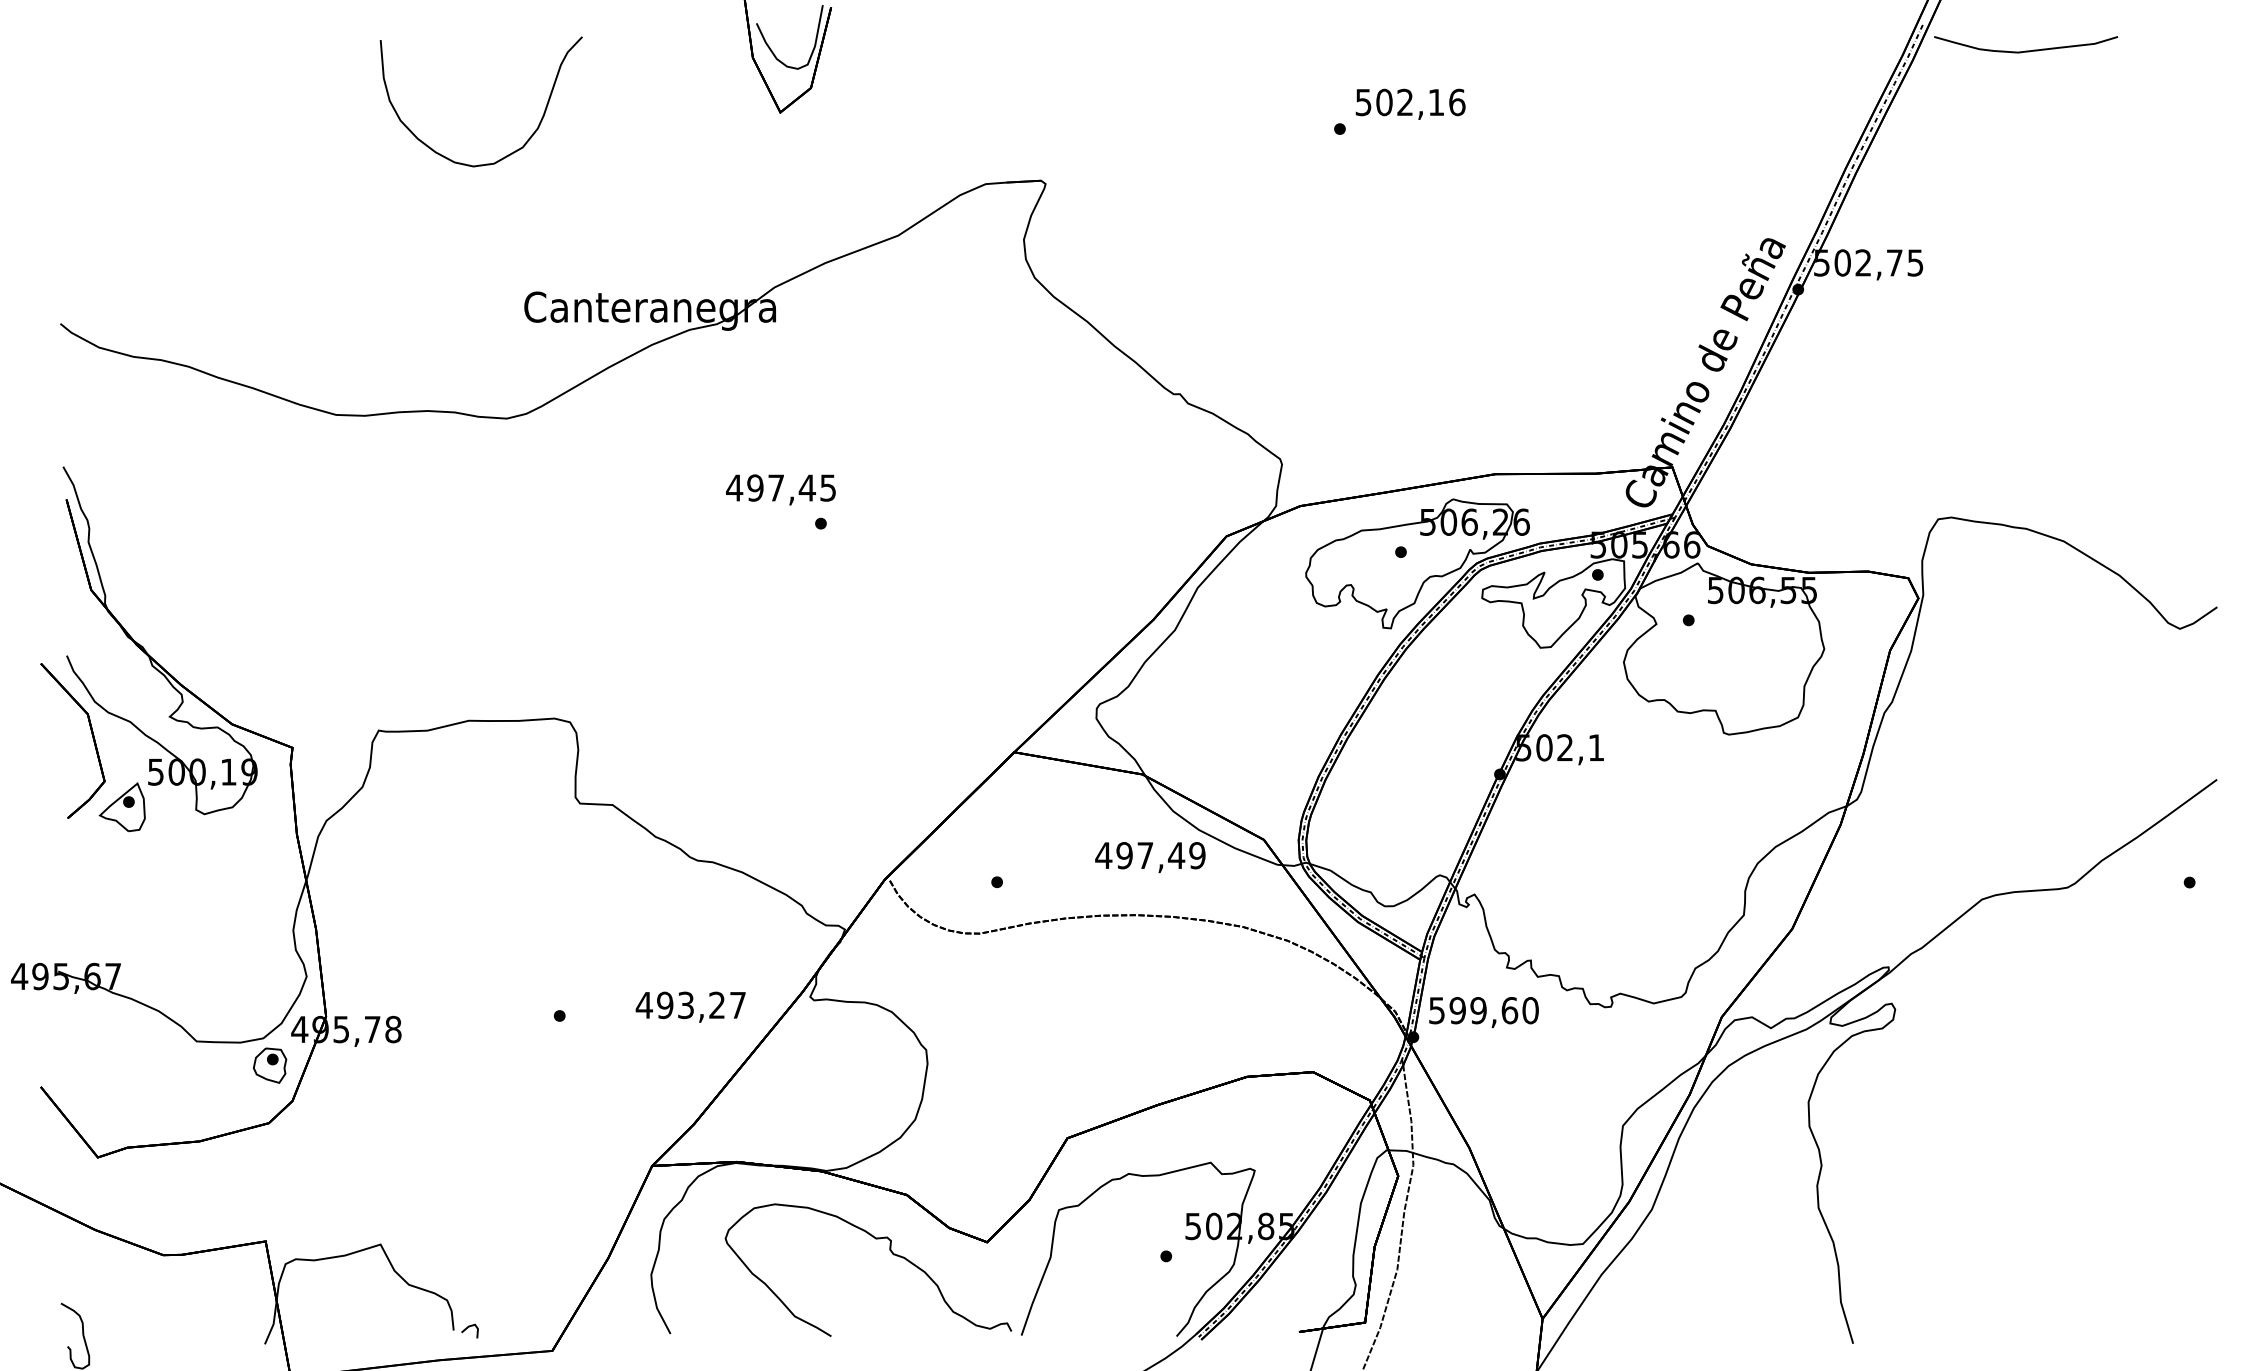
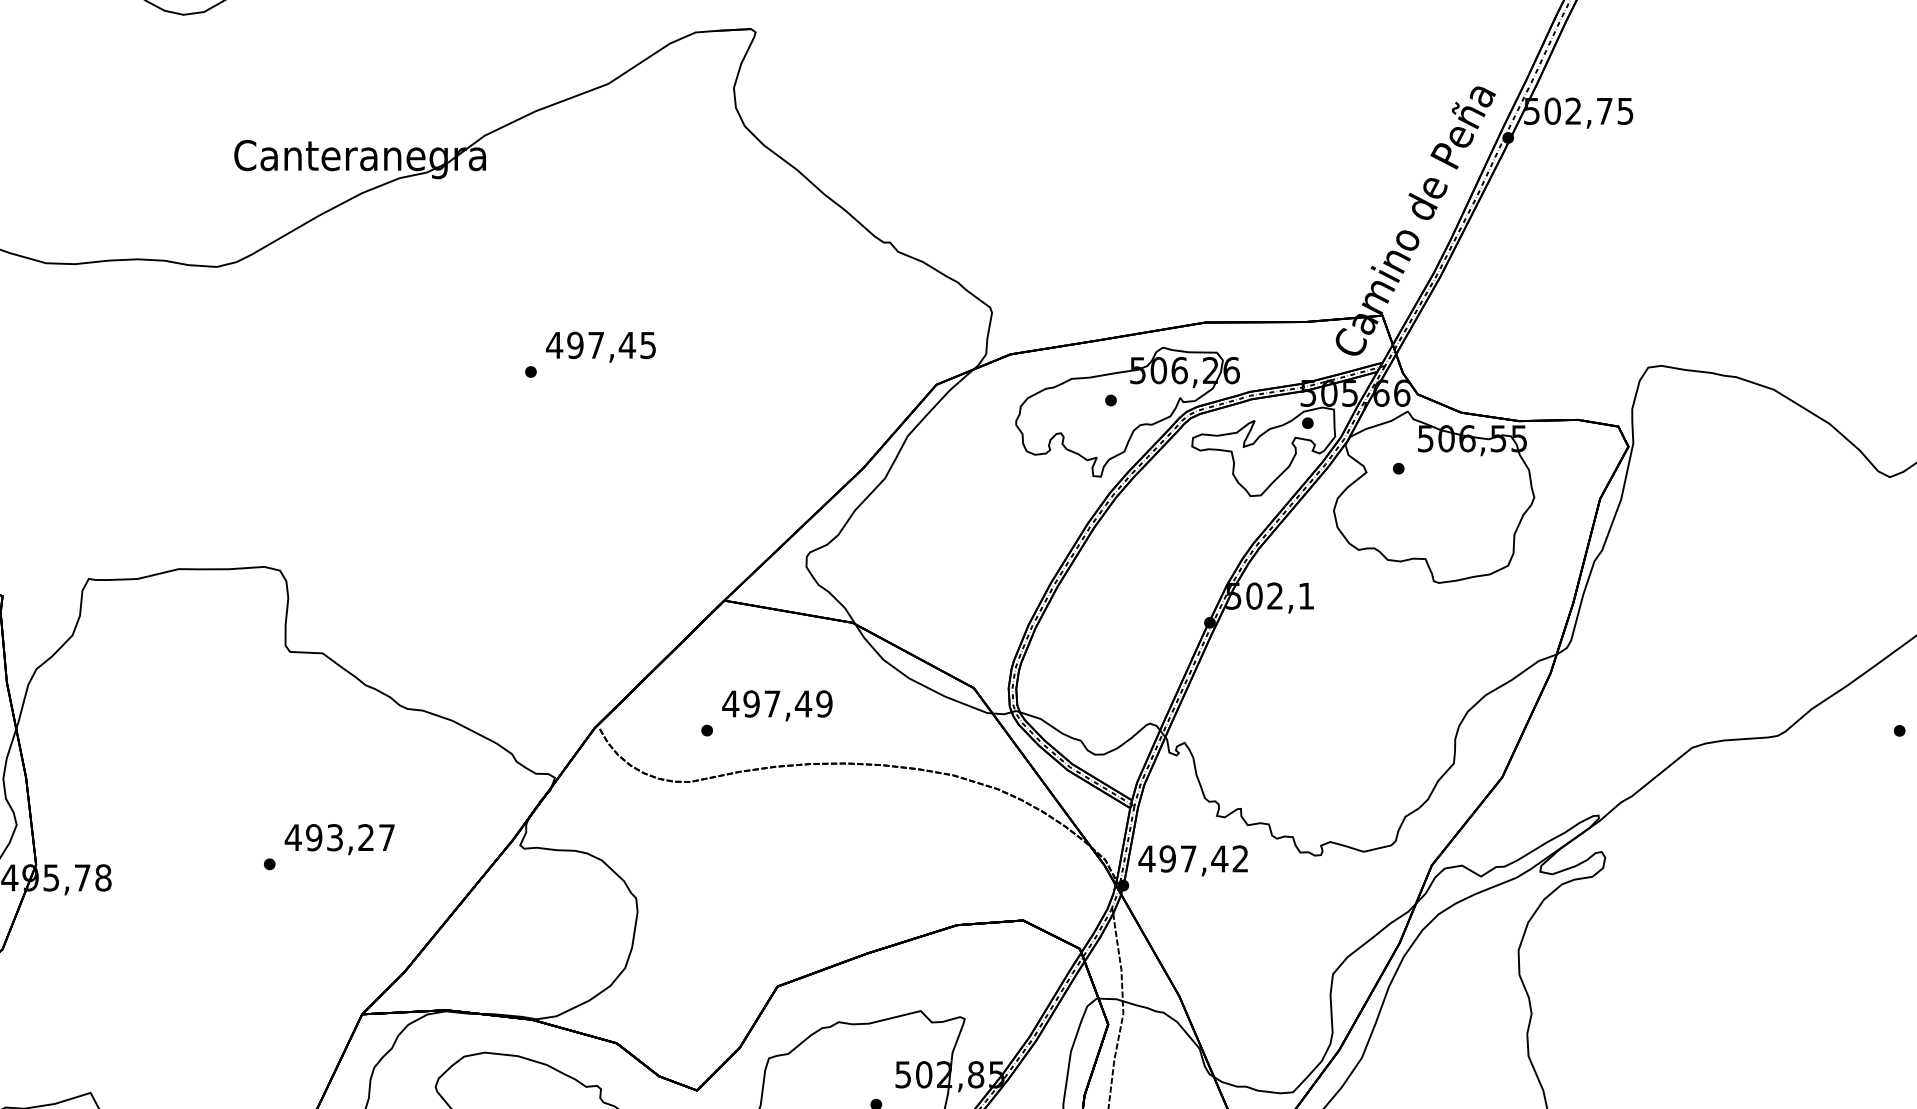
text: (780, 489) -> (600, 346), moved
text: (1150, 857) -> (777, 705), moved
text: (690, 1006) -> (339, 838), moved
text: (1483, 1010) -> (1193, 858), 599,60 -> 497,42

